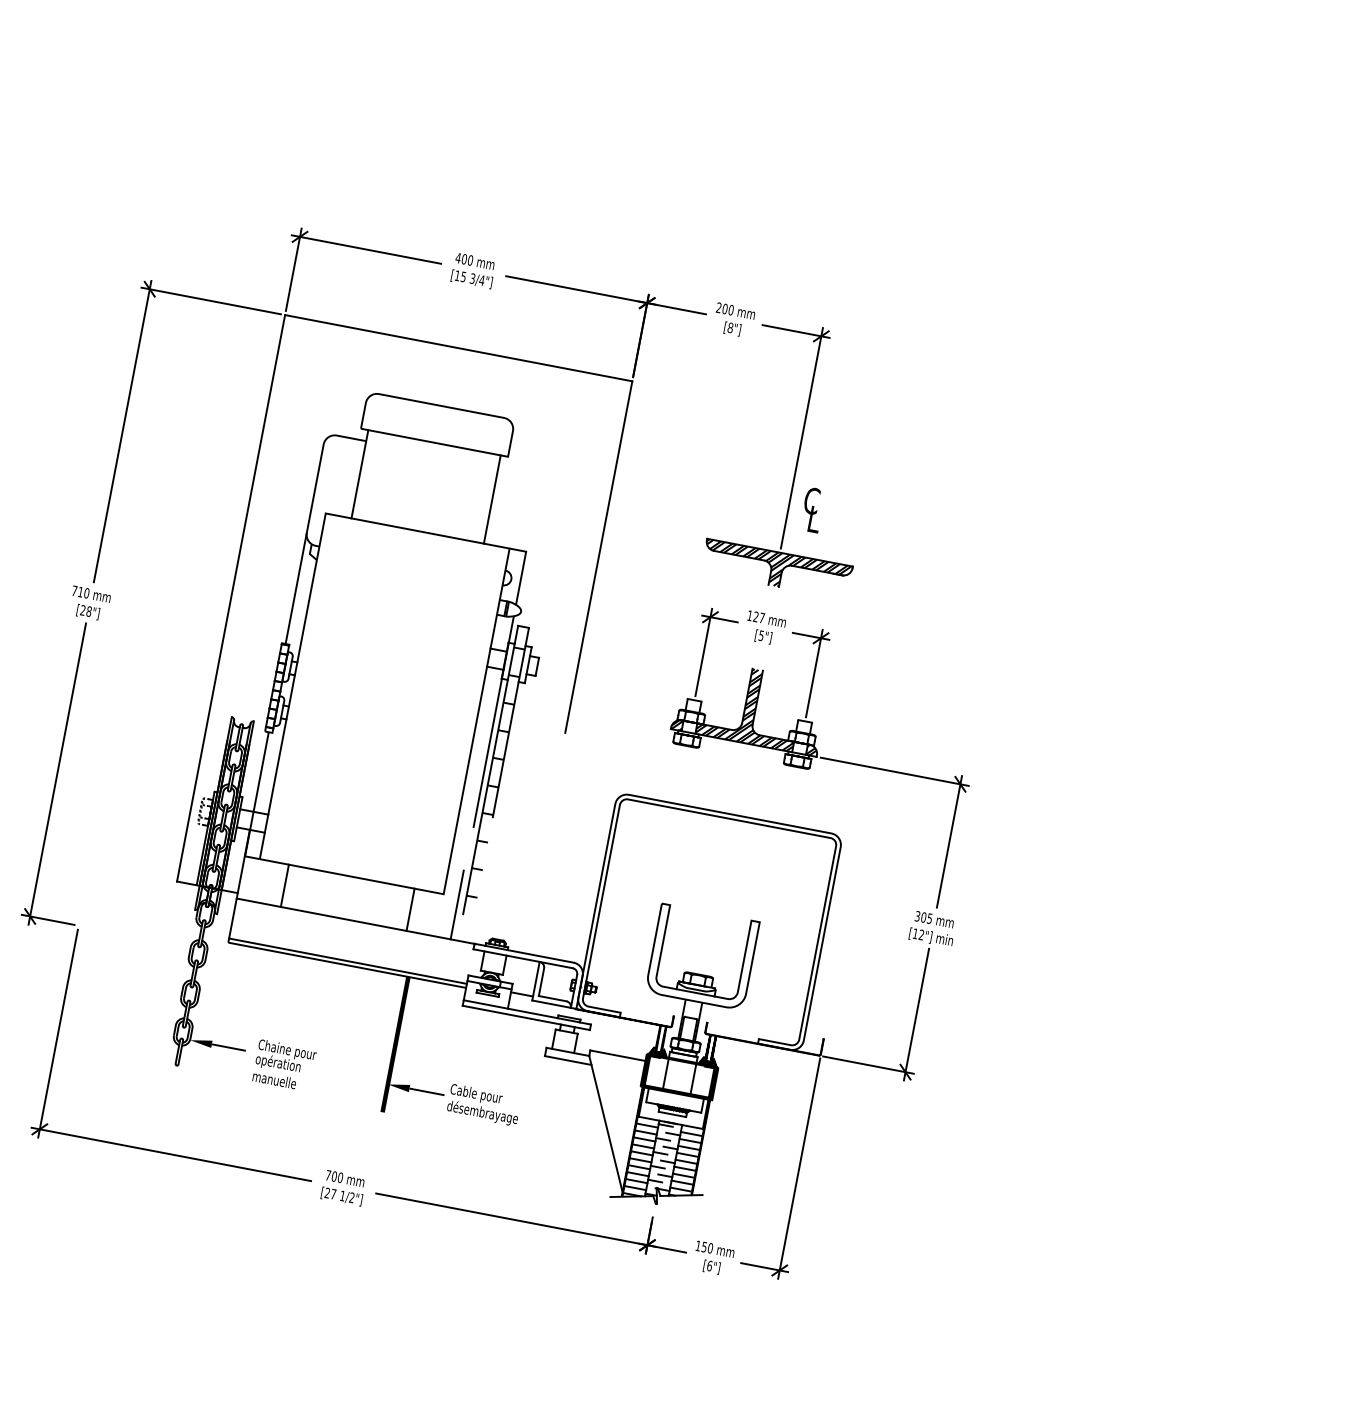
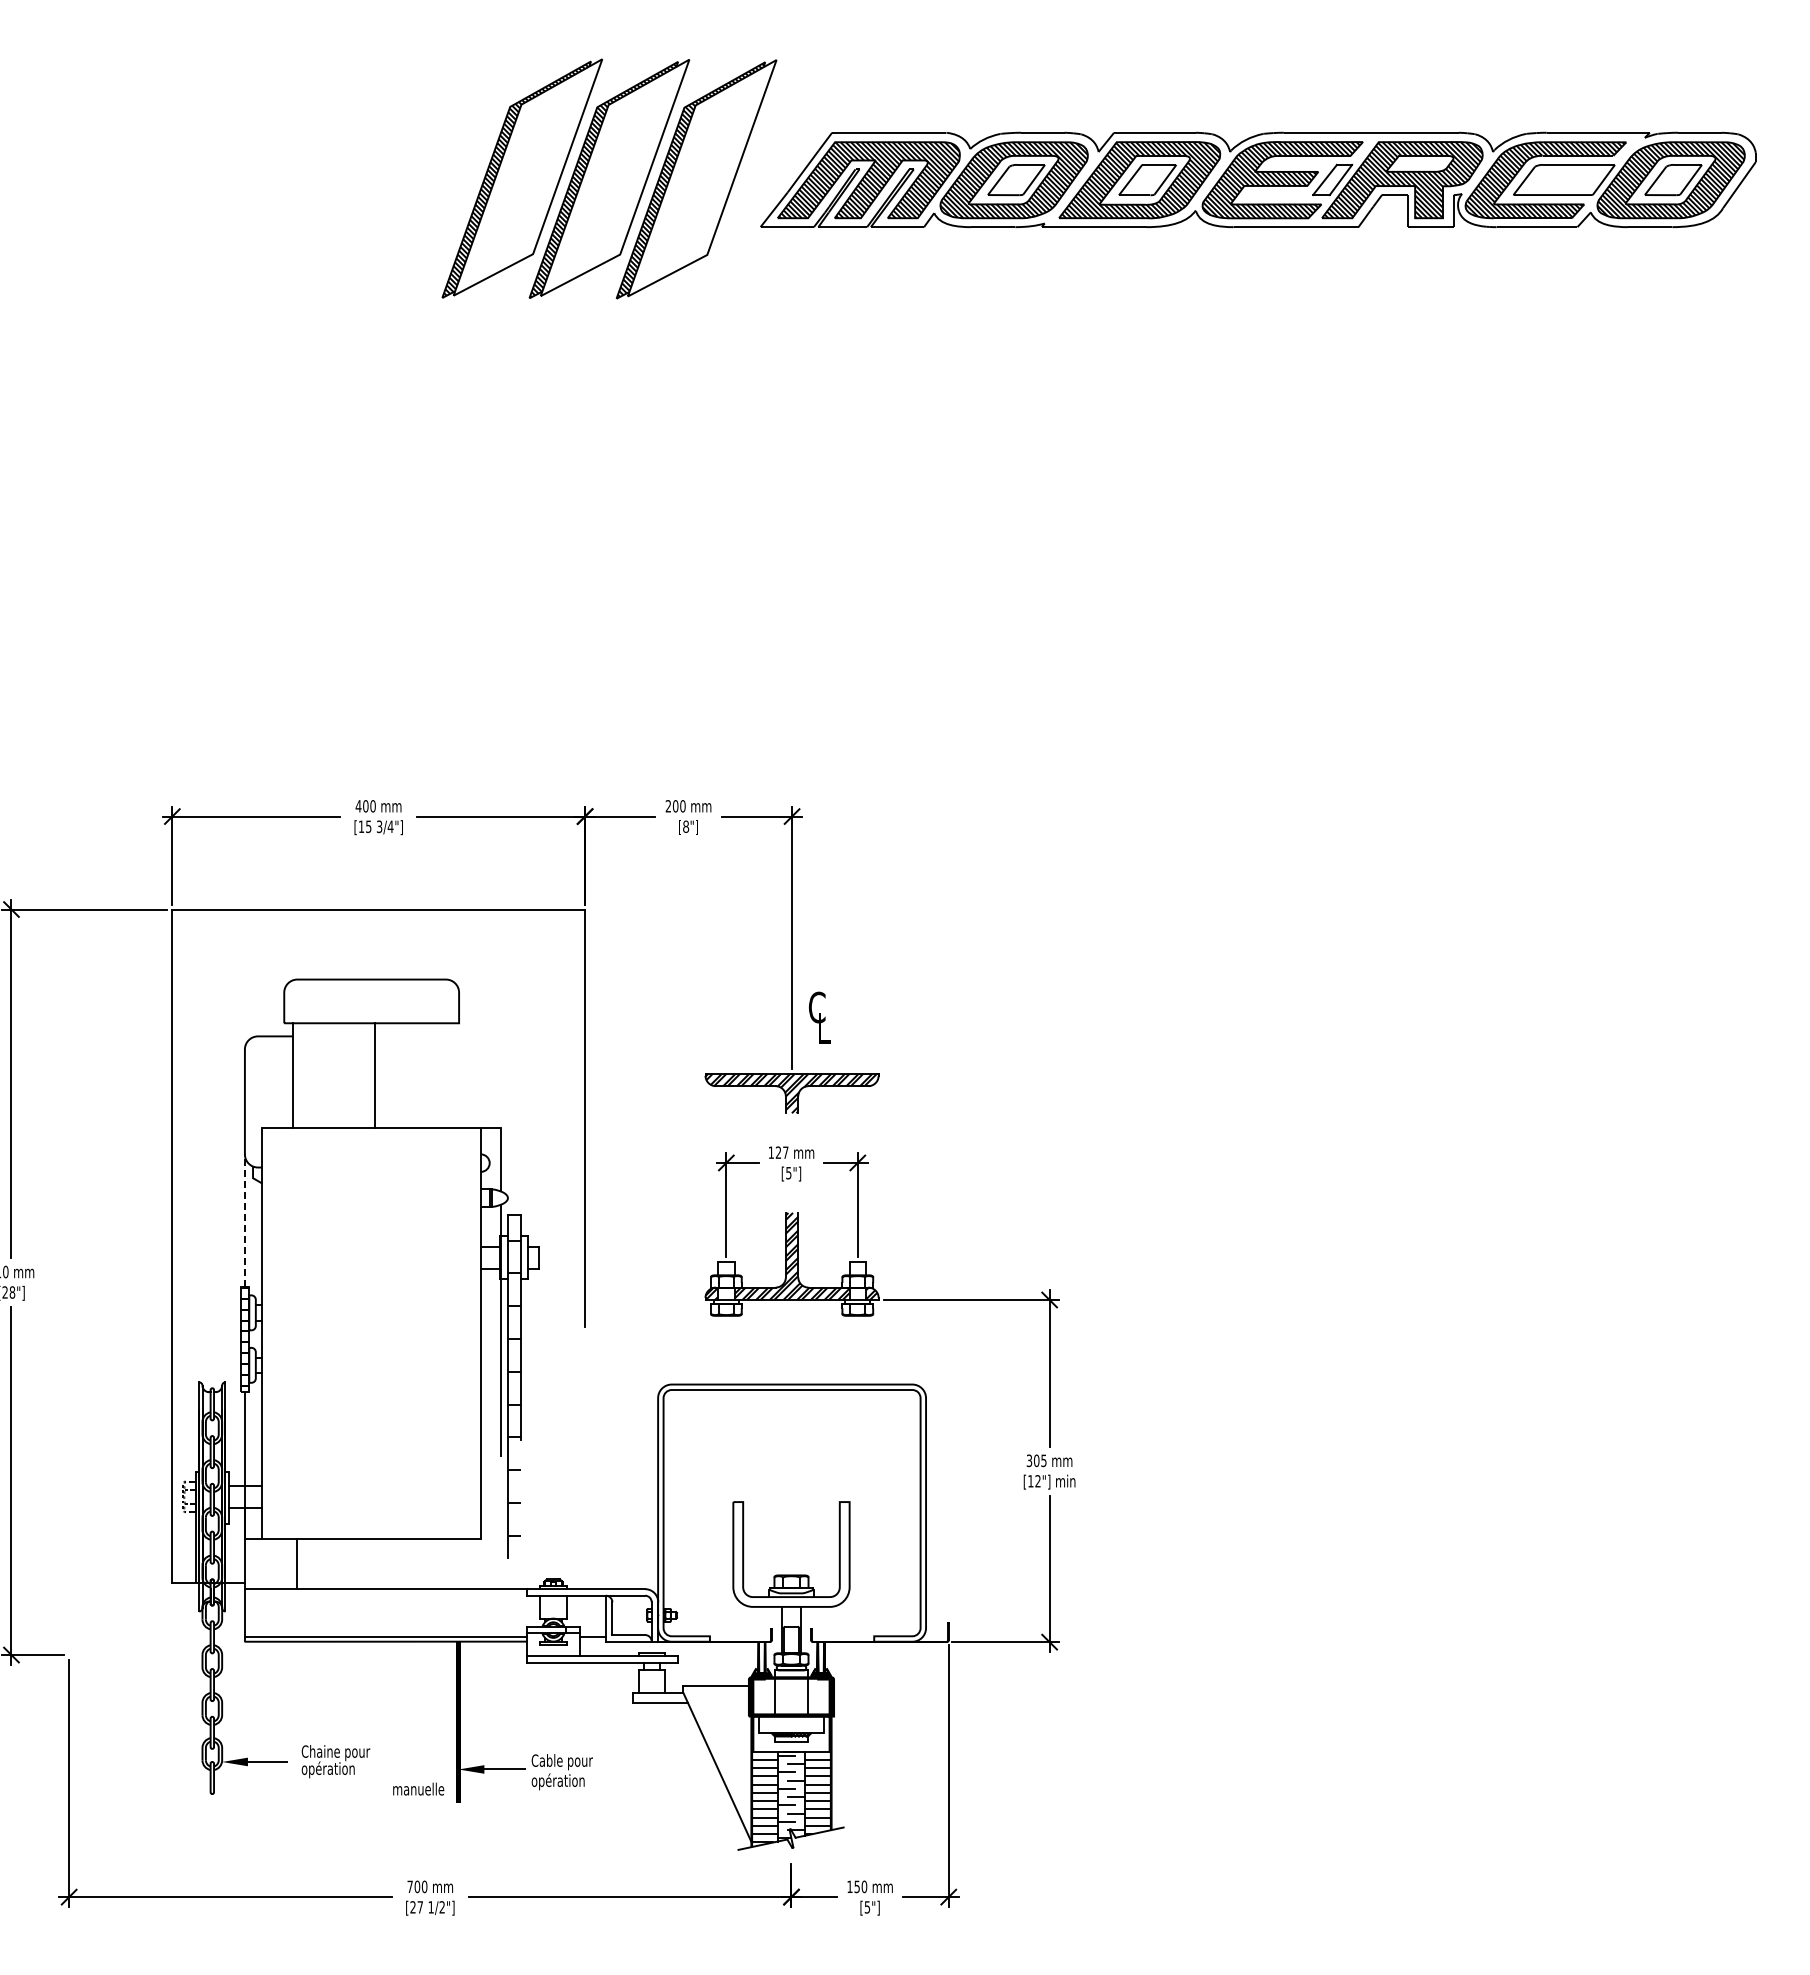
line: (492, 499) -> (375, 1075), moved
line: (295, 588) -> (244, 1220), solid -> dashed
line: (456, 904) -> (498, 1548), removed
line: (410, 910) -> (446, 1564), removed
text: (274, 1079) -> (418, 1788), moved
text: (484, 1113) -> (575, 1781), désembrayage -> opération
text: (709, 1266) -> (867, 1907), [6"] -> [5"]

